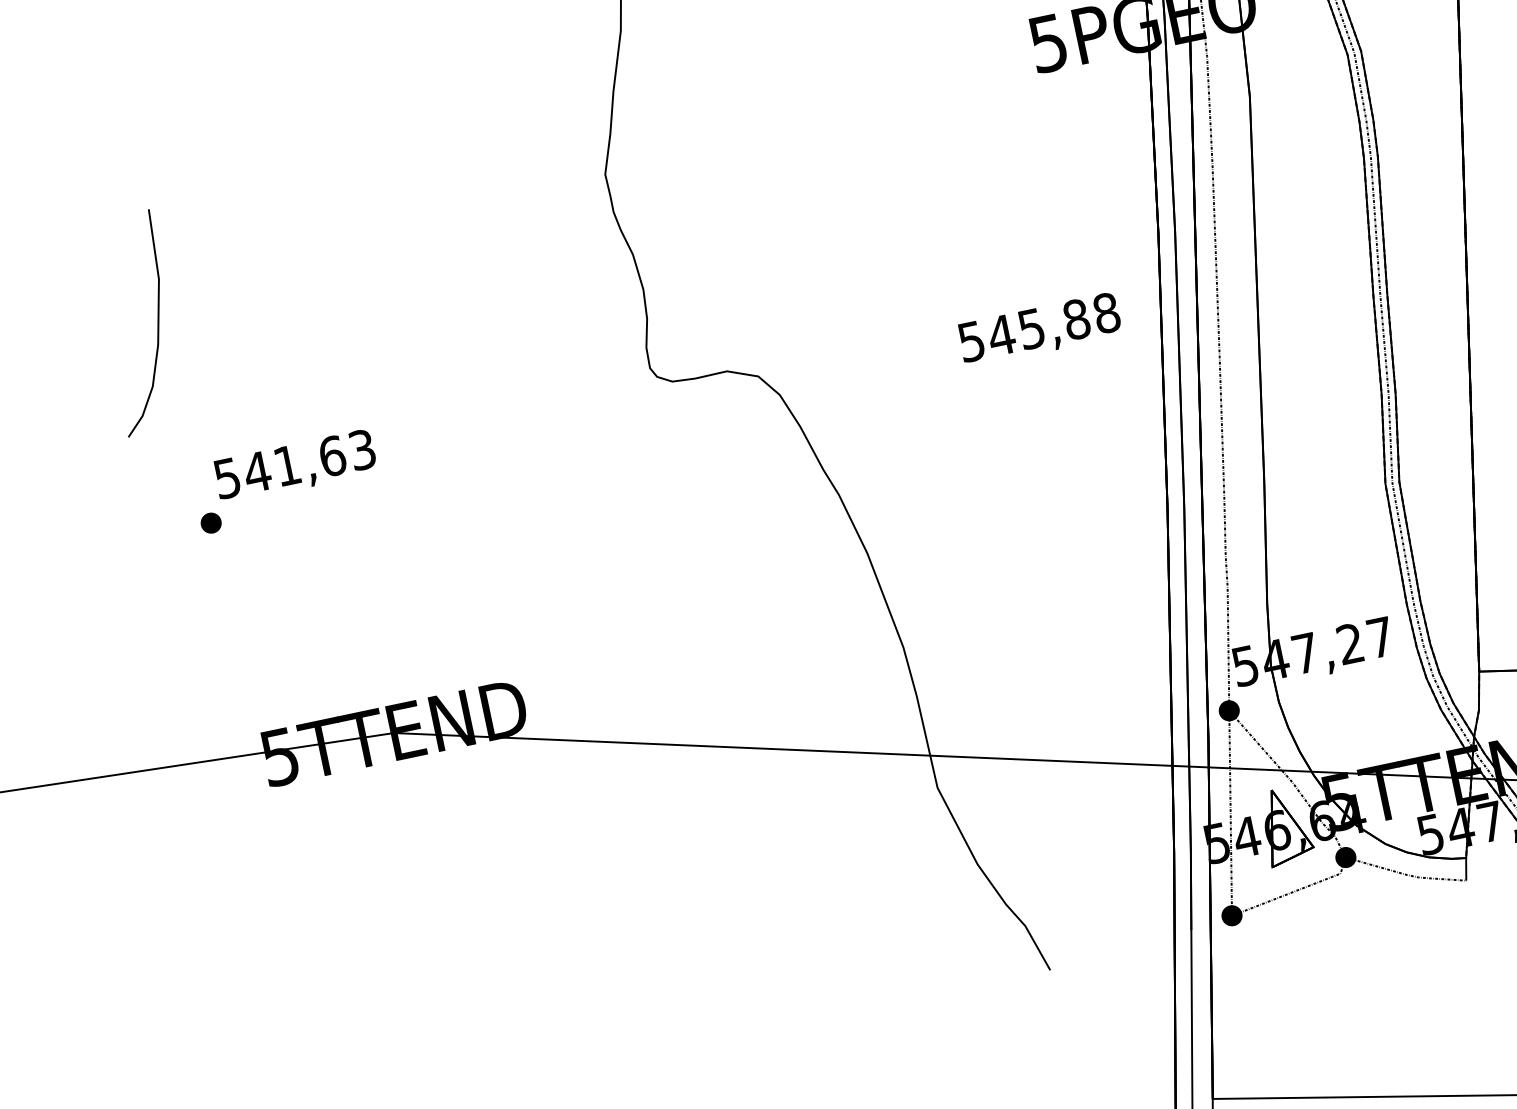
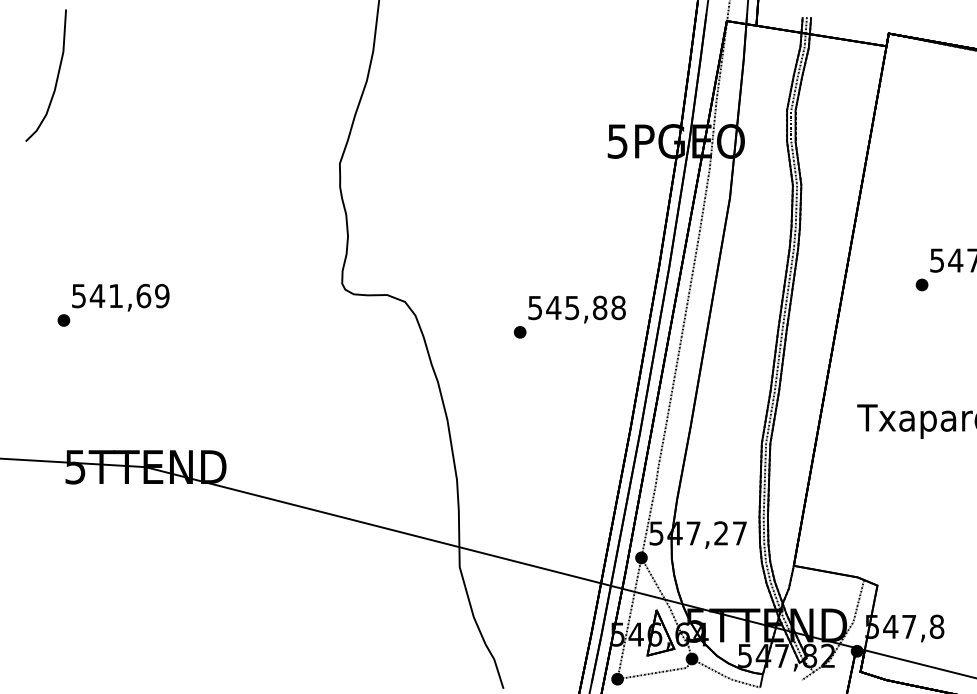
curve: (156, 322) -> (56, 77), moved
part: (955, 386) -> (520, 332), added
text: (362, 450) -> (162, 296), 541,63 -> 541,69

